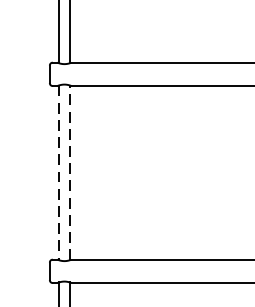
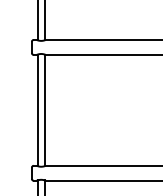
line: (58, 173) -> (37, 110), dashed -> solid
line: (69, 173) -> (44, 110), dashed -> solid

